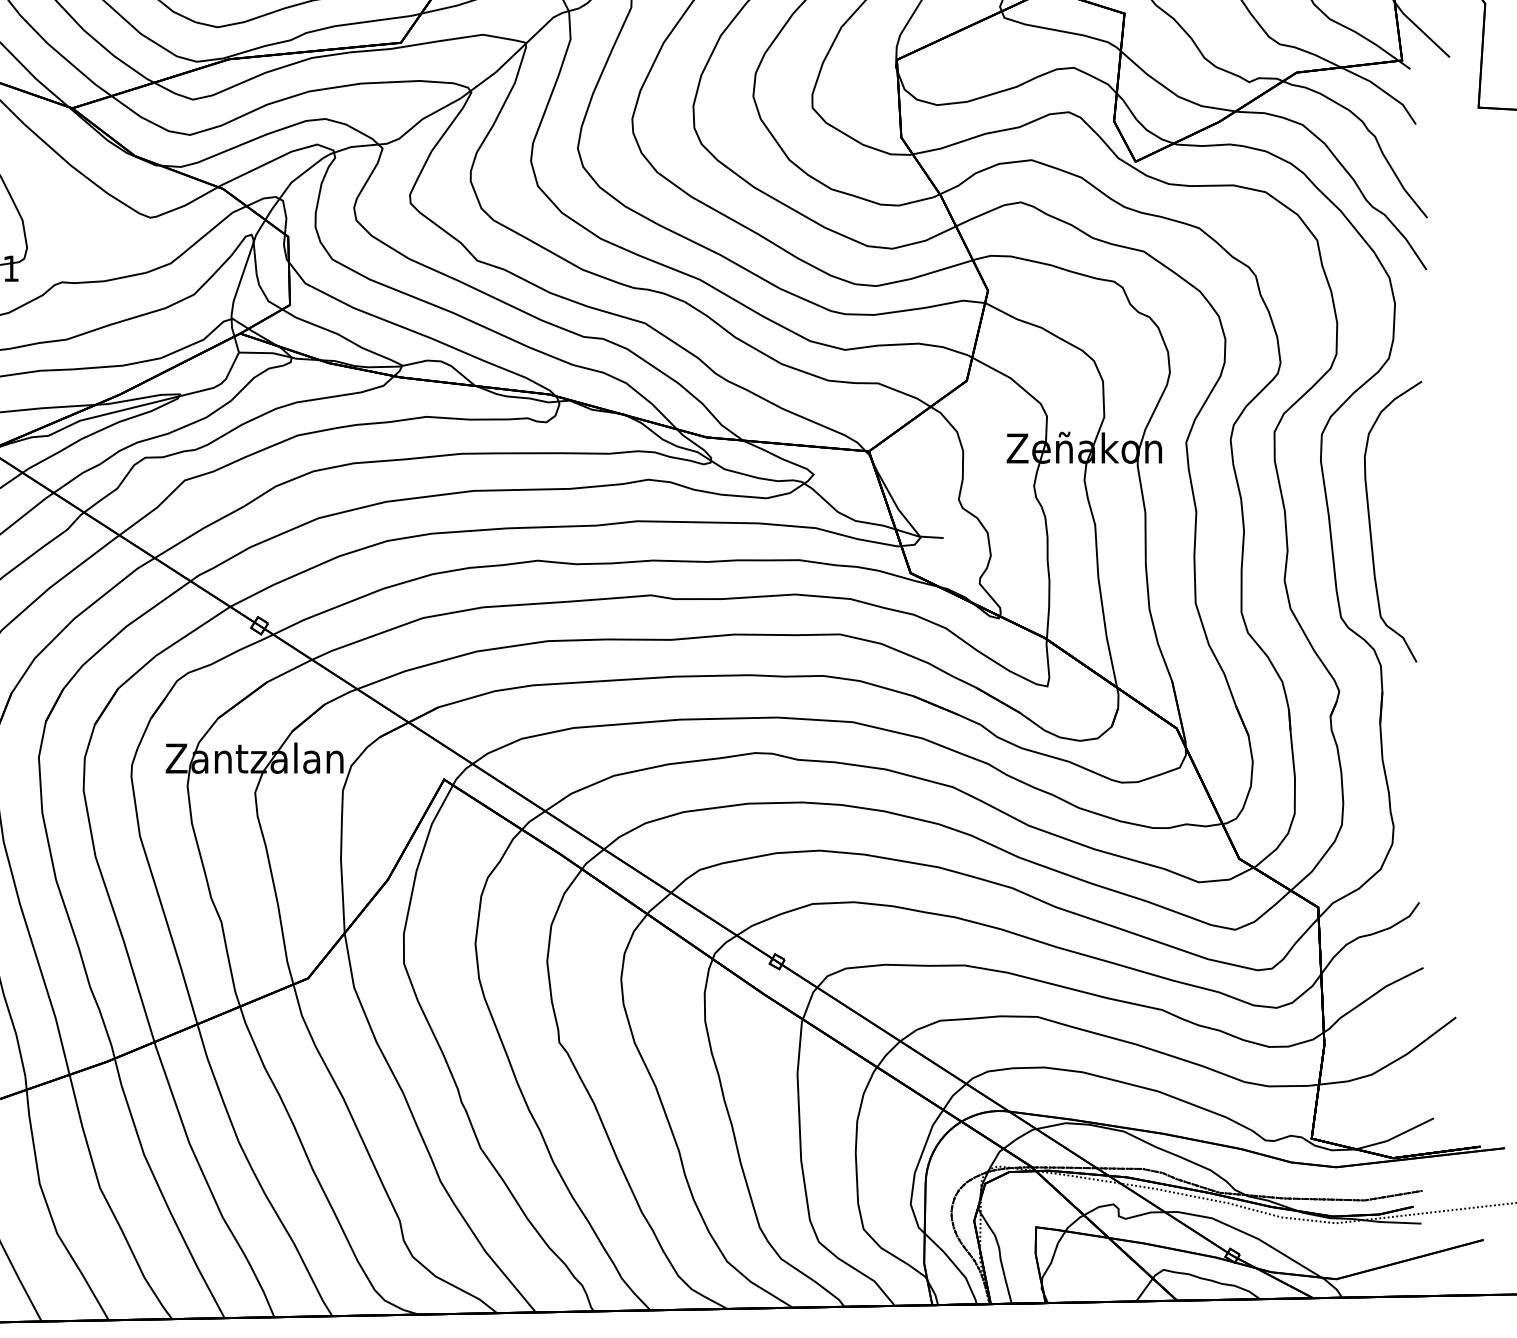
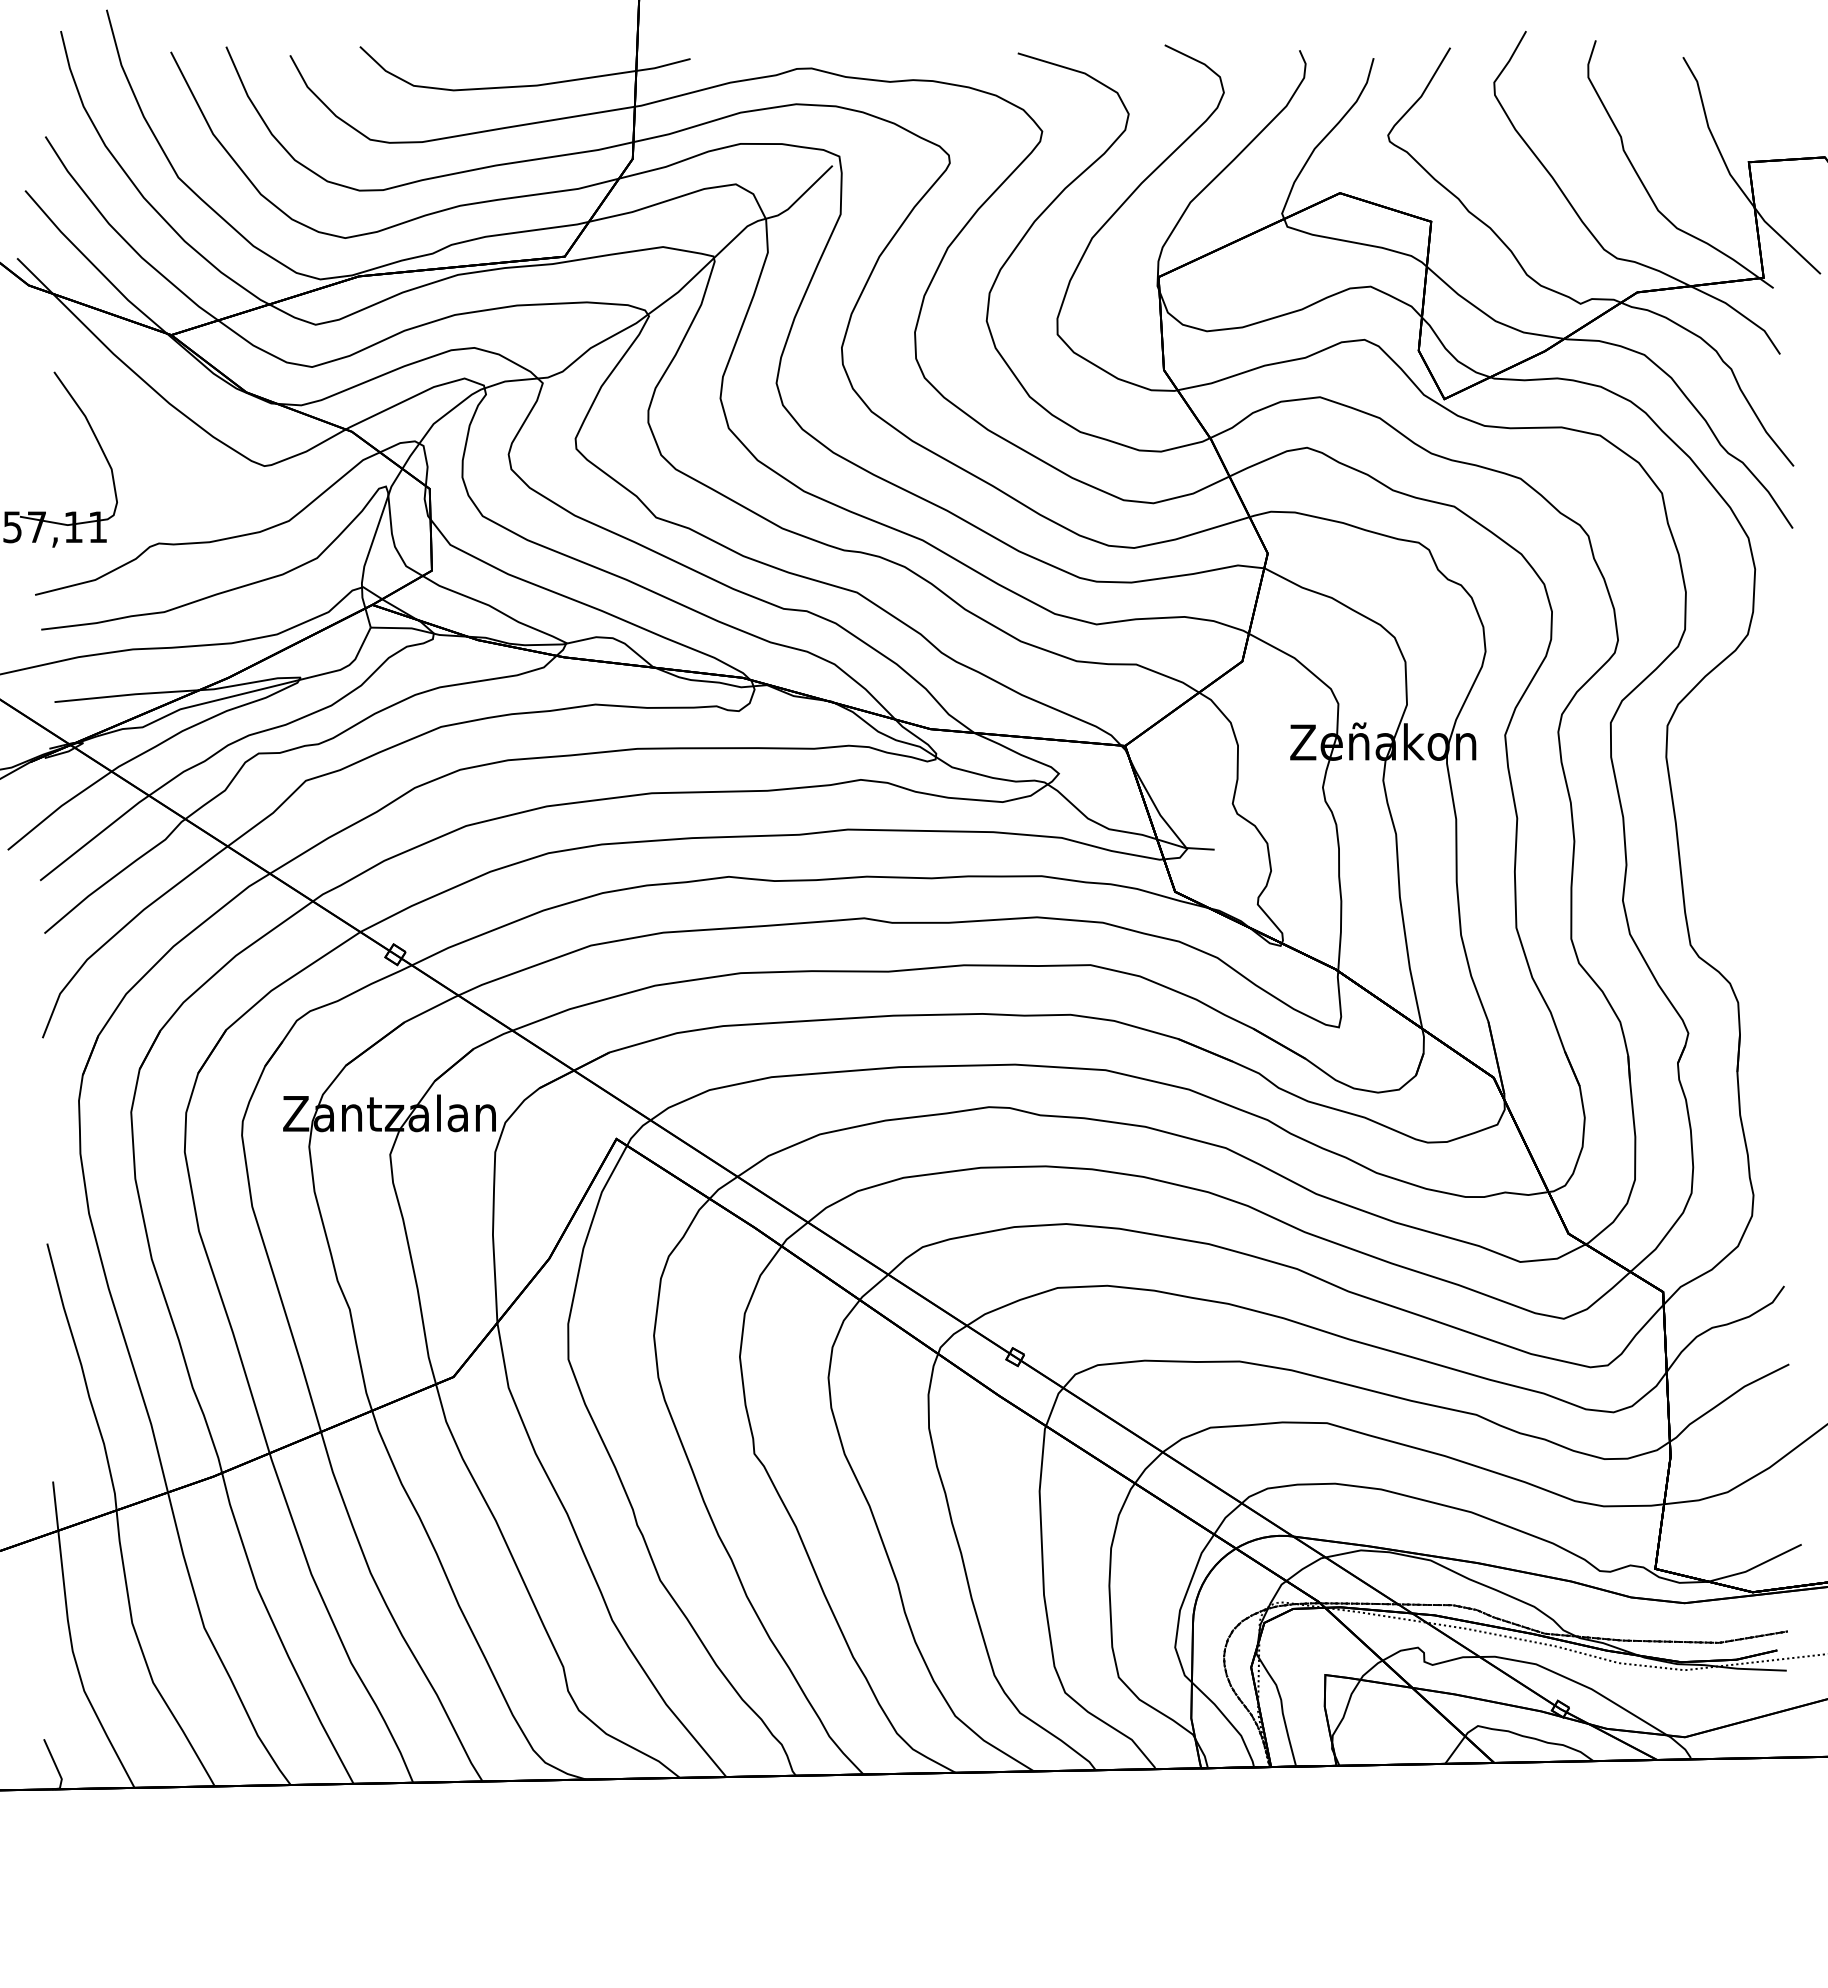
curve: (1371, 527) -> (1726, 836), removed

